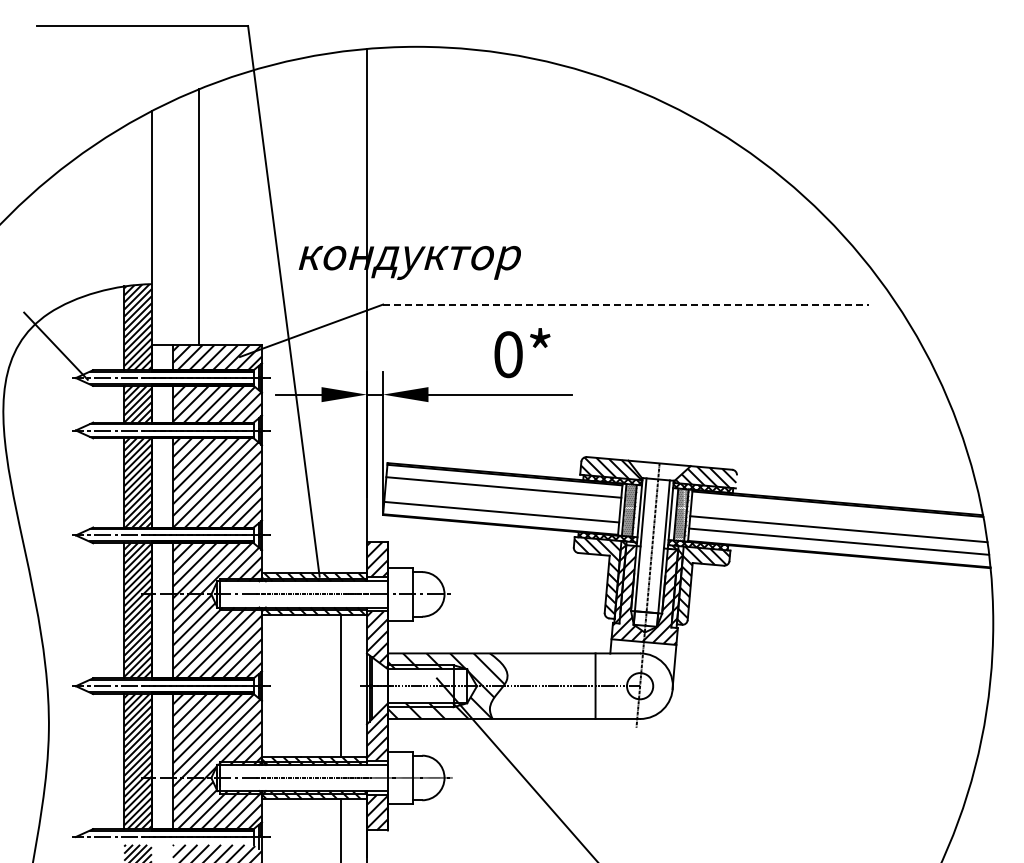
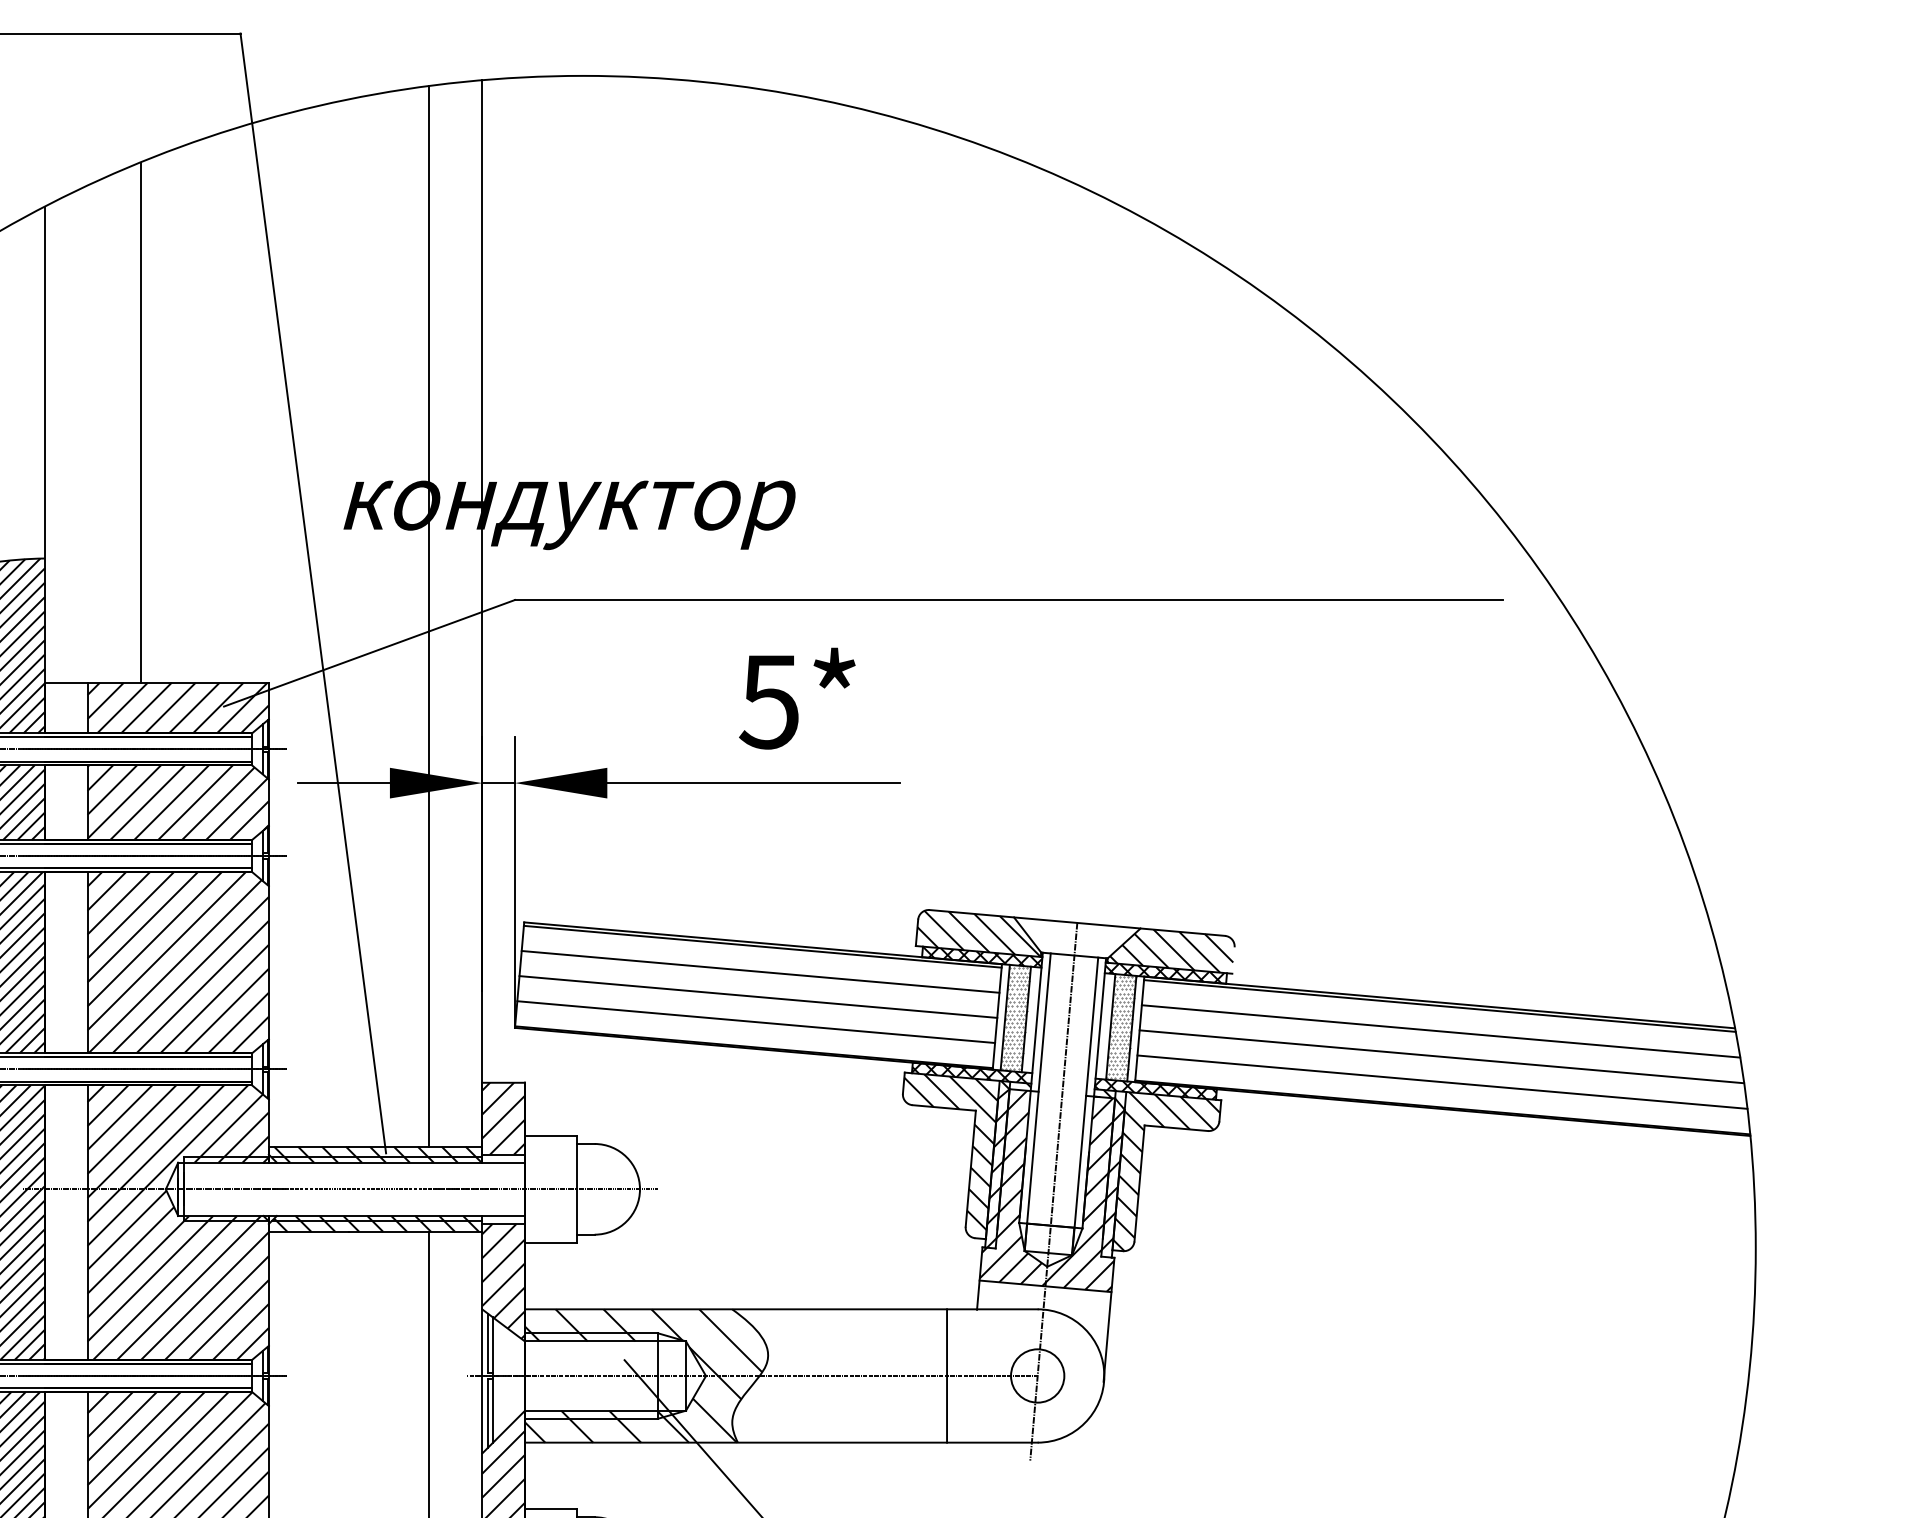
line: (625, 304) -> (1007, 599), dashed -> solid
line: (340, 312) -> (428, 616), added
text: (507, 354) -> (768, 701), 0* -> 5*
line: (502, 499) -> (757, 996), added
line: (838, 516) -> (1441, 1030), added

